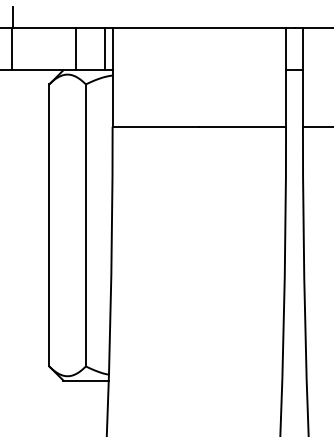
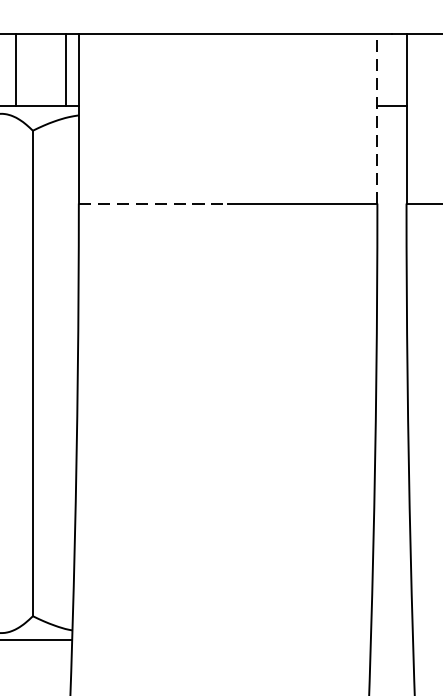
line: (286, 76) -> (378, 117), solid -> dashed
line: (156, 126) -> (154, 203), solid -> dashed

